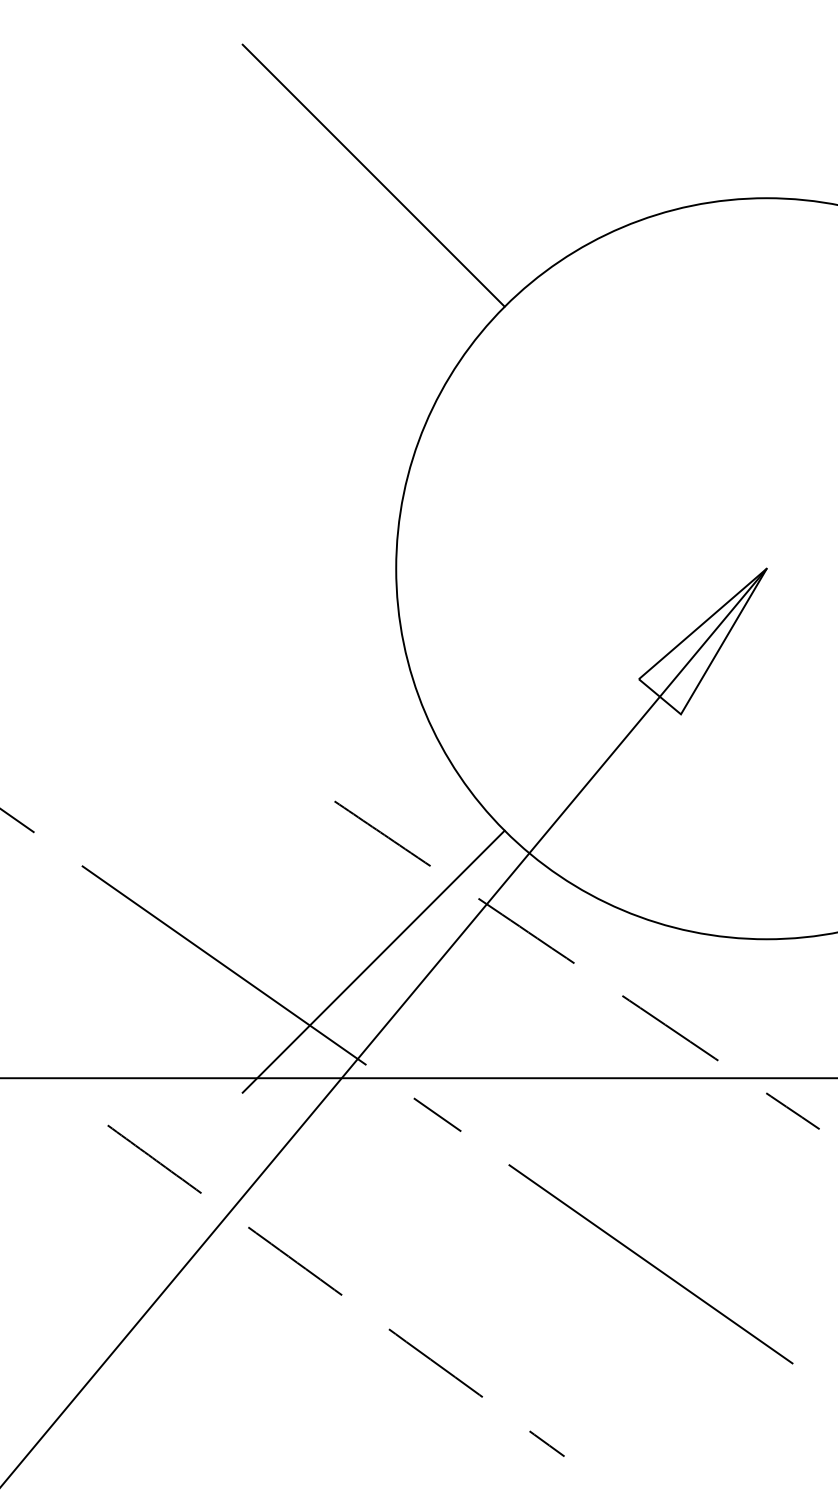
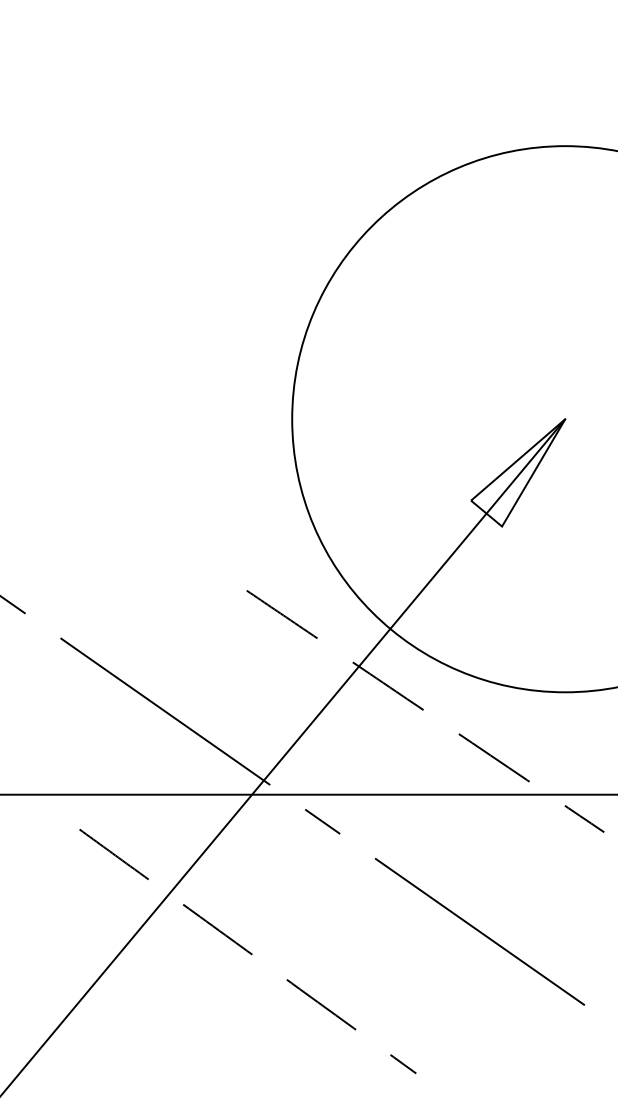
line: (373, 175) -> (275, 129), removed
line: (373, 961) -> (275, 708), removed

